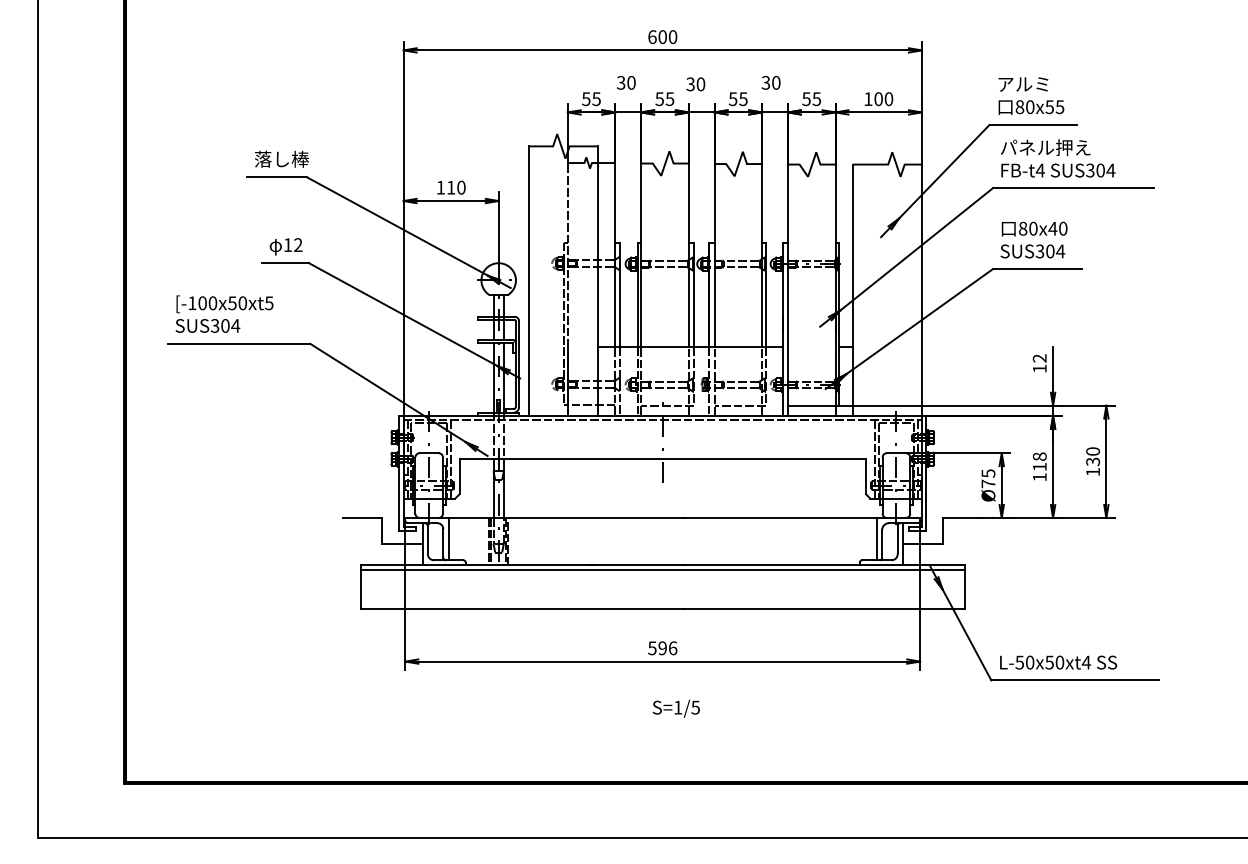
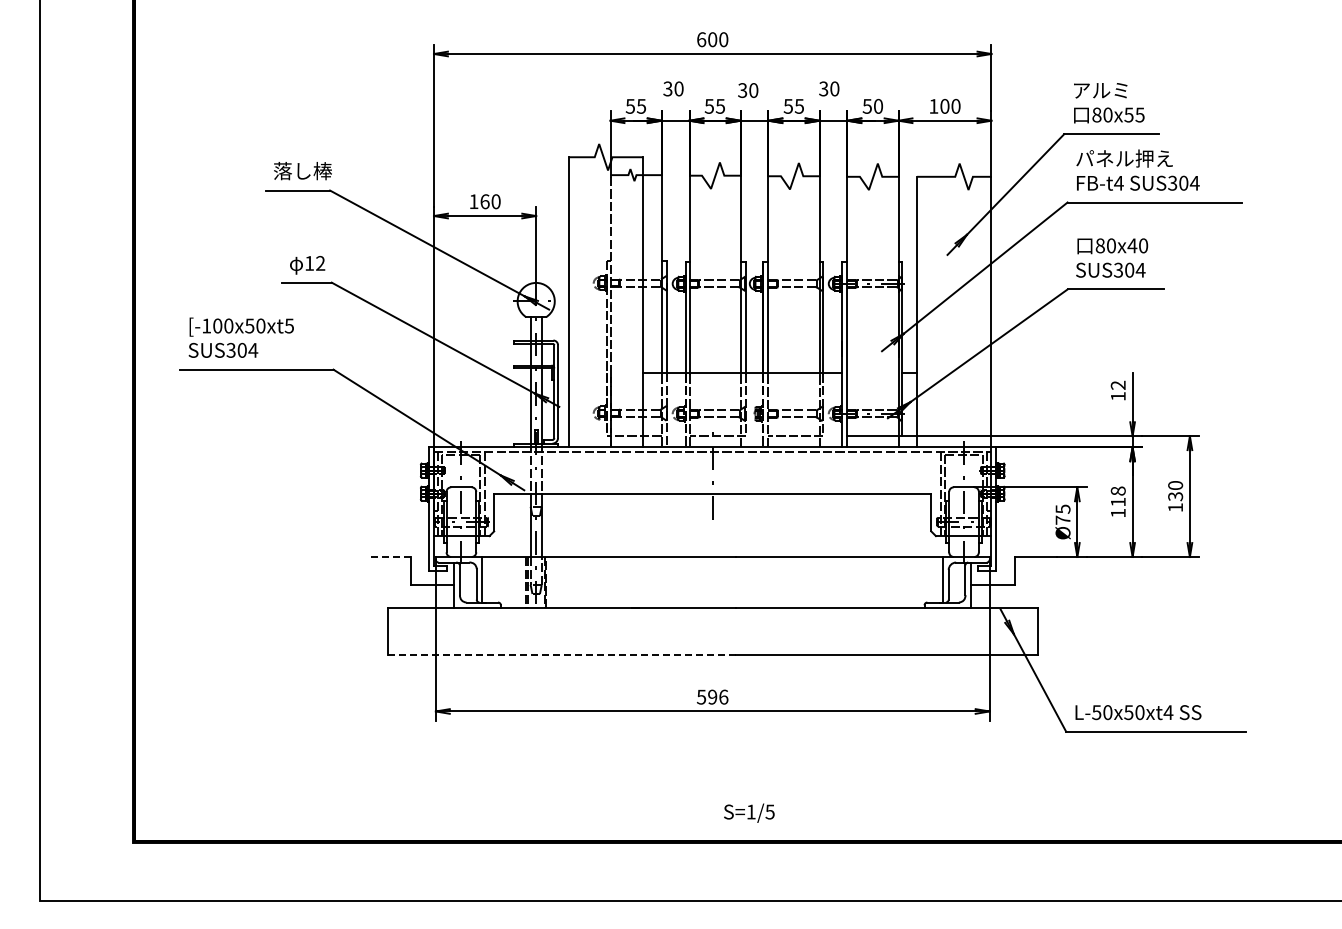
text: (815, 98) -> (877, 105), 55 -> 50
text: (450, 187) -> (484, 201), 110 -> 160
line: (362, 517) -> (389, 556), solid -> dashed
line: (662, 569) -> (712, 612), removed
line: (522, 608) -> (561, 654), solid -> dashed
text: (676, 708) -> (749, 812), moved

